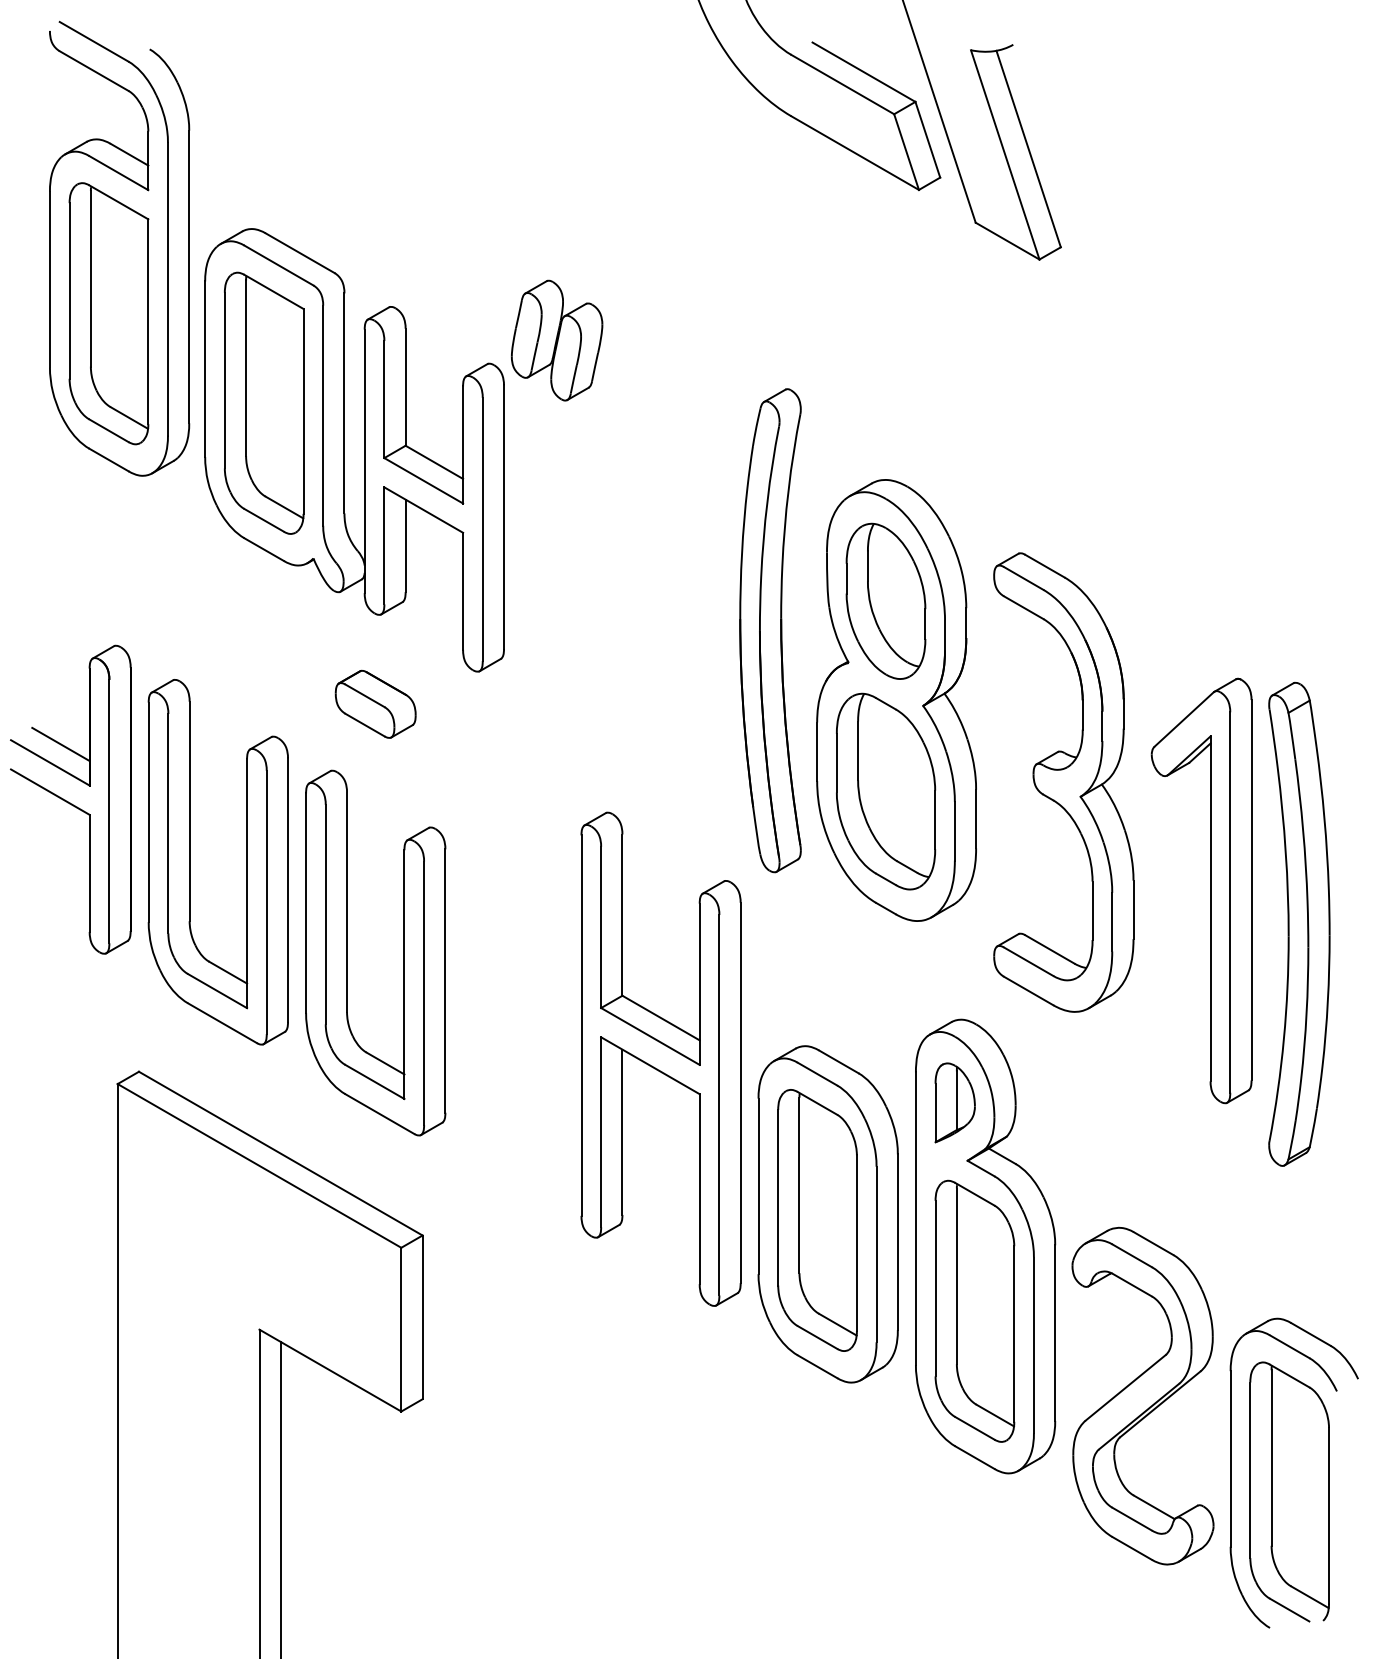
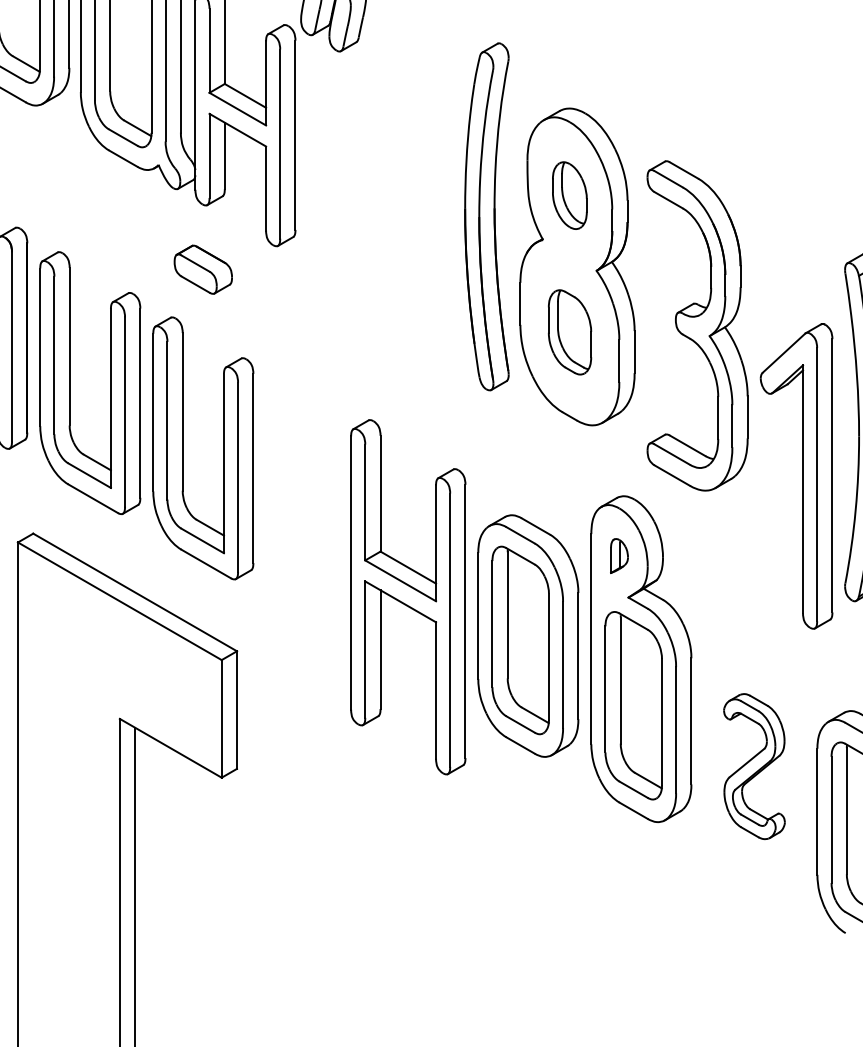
part: (885, 600) -> (569, 195), size x0.6
part: (886, 791) -> (570, 332), size x0.6
part: (1210, 890) -> (802, 475), moved
part: (660, 1058) -> (407, 596), moved
part: (954, 1102) -> (619, 555), size x0.6
part: (1142, 1395) -> (754, 766), size x0.6

